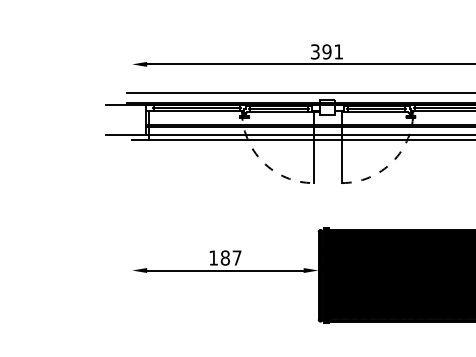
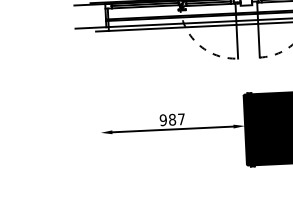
text: (213, 257) -> (163, 119), 187 -> 987

